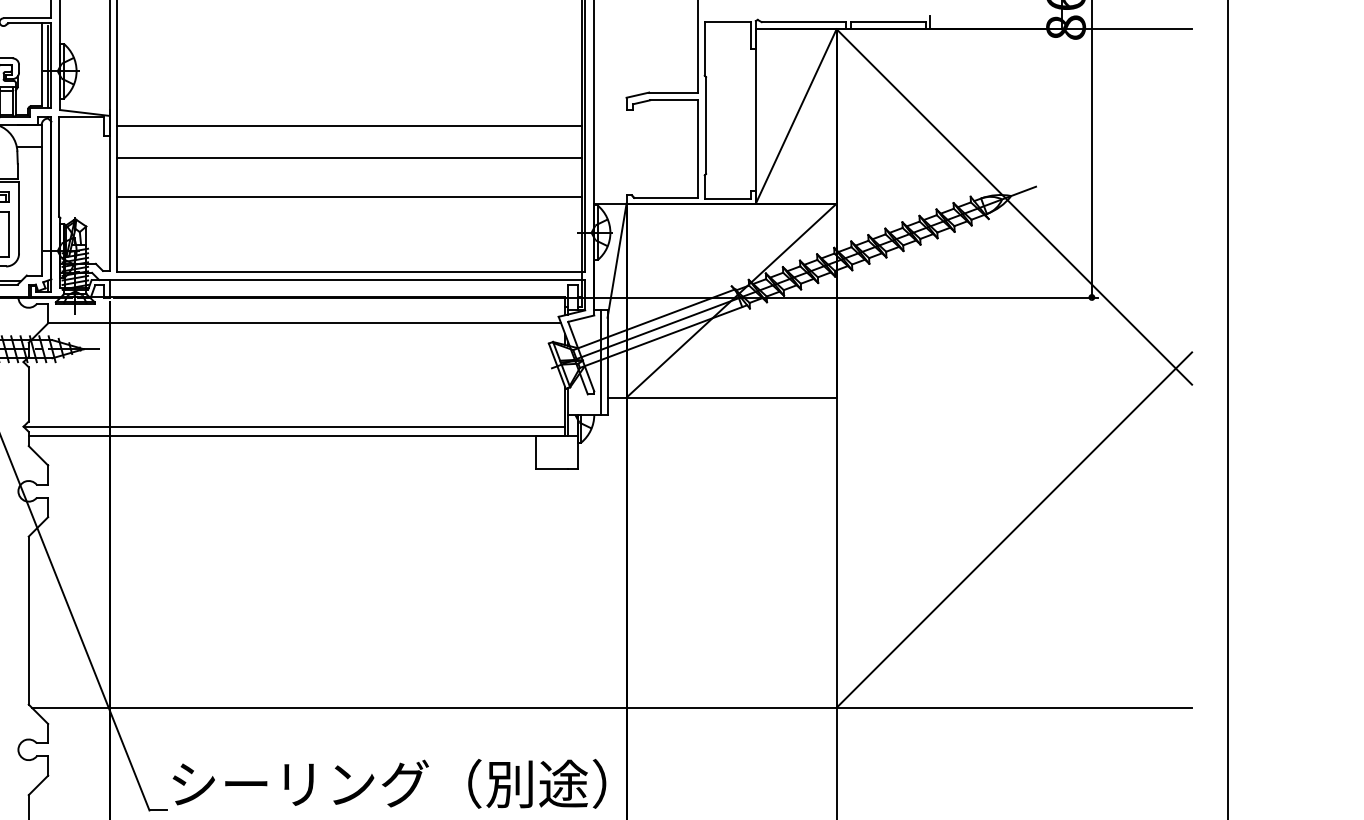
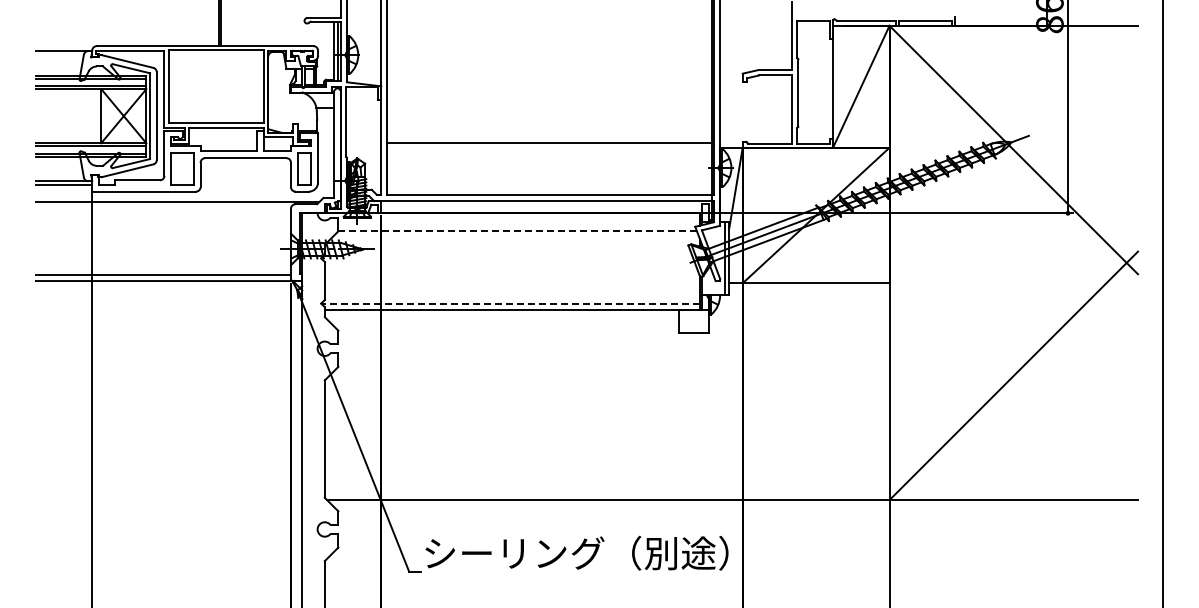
line: (348, 126) -> (548, 93), removed
line: (348, 157) -> (548, 115), removed
line: (304, 323) -> (517, 231), solid -> dashed
line: (294, 426) -> (510, 303), solid -> dashed

